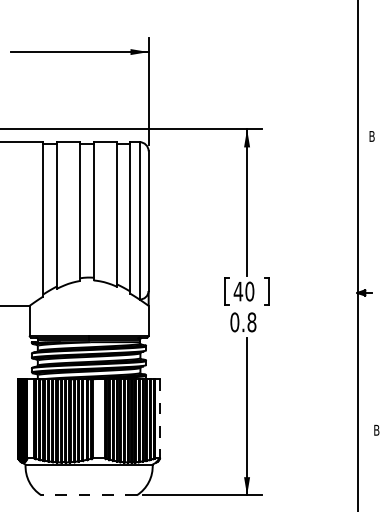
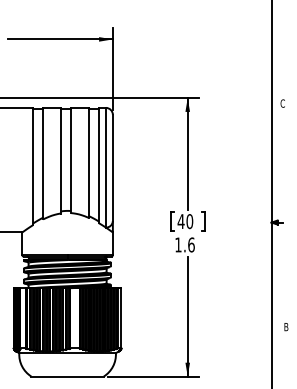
text: (371, 135) -> (282, 102), B -> C
text: (243, 322) -> (185, 245), 0.8 -> 1.6
line: (159, 419) -> (121, 318), dashed -> solid
line: (89, 495) -> (67, 376), dashed -> solid

